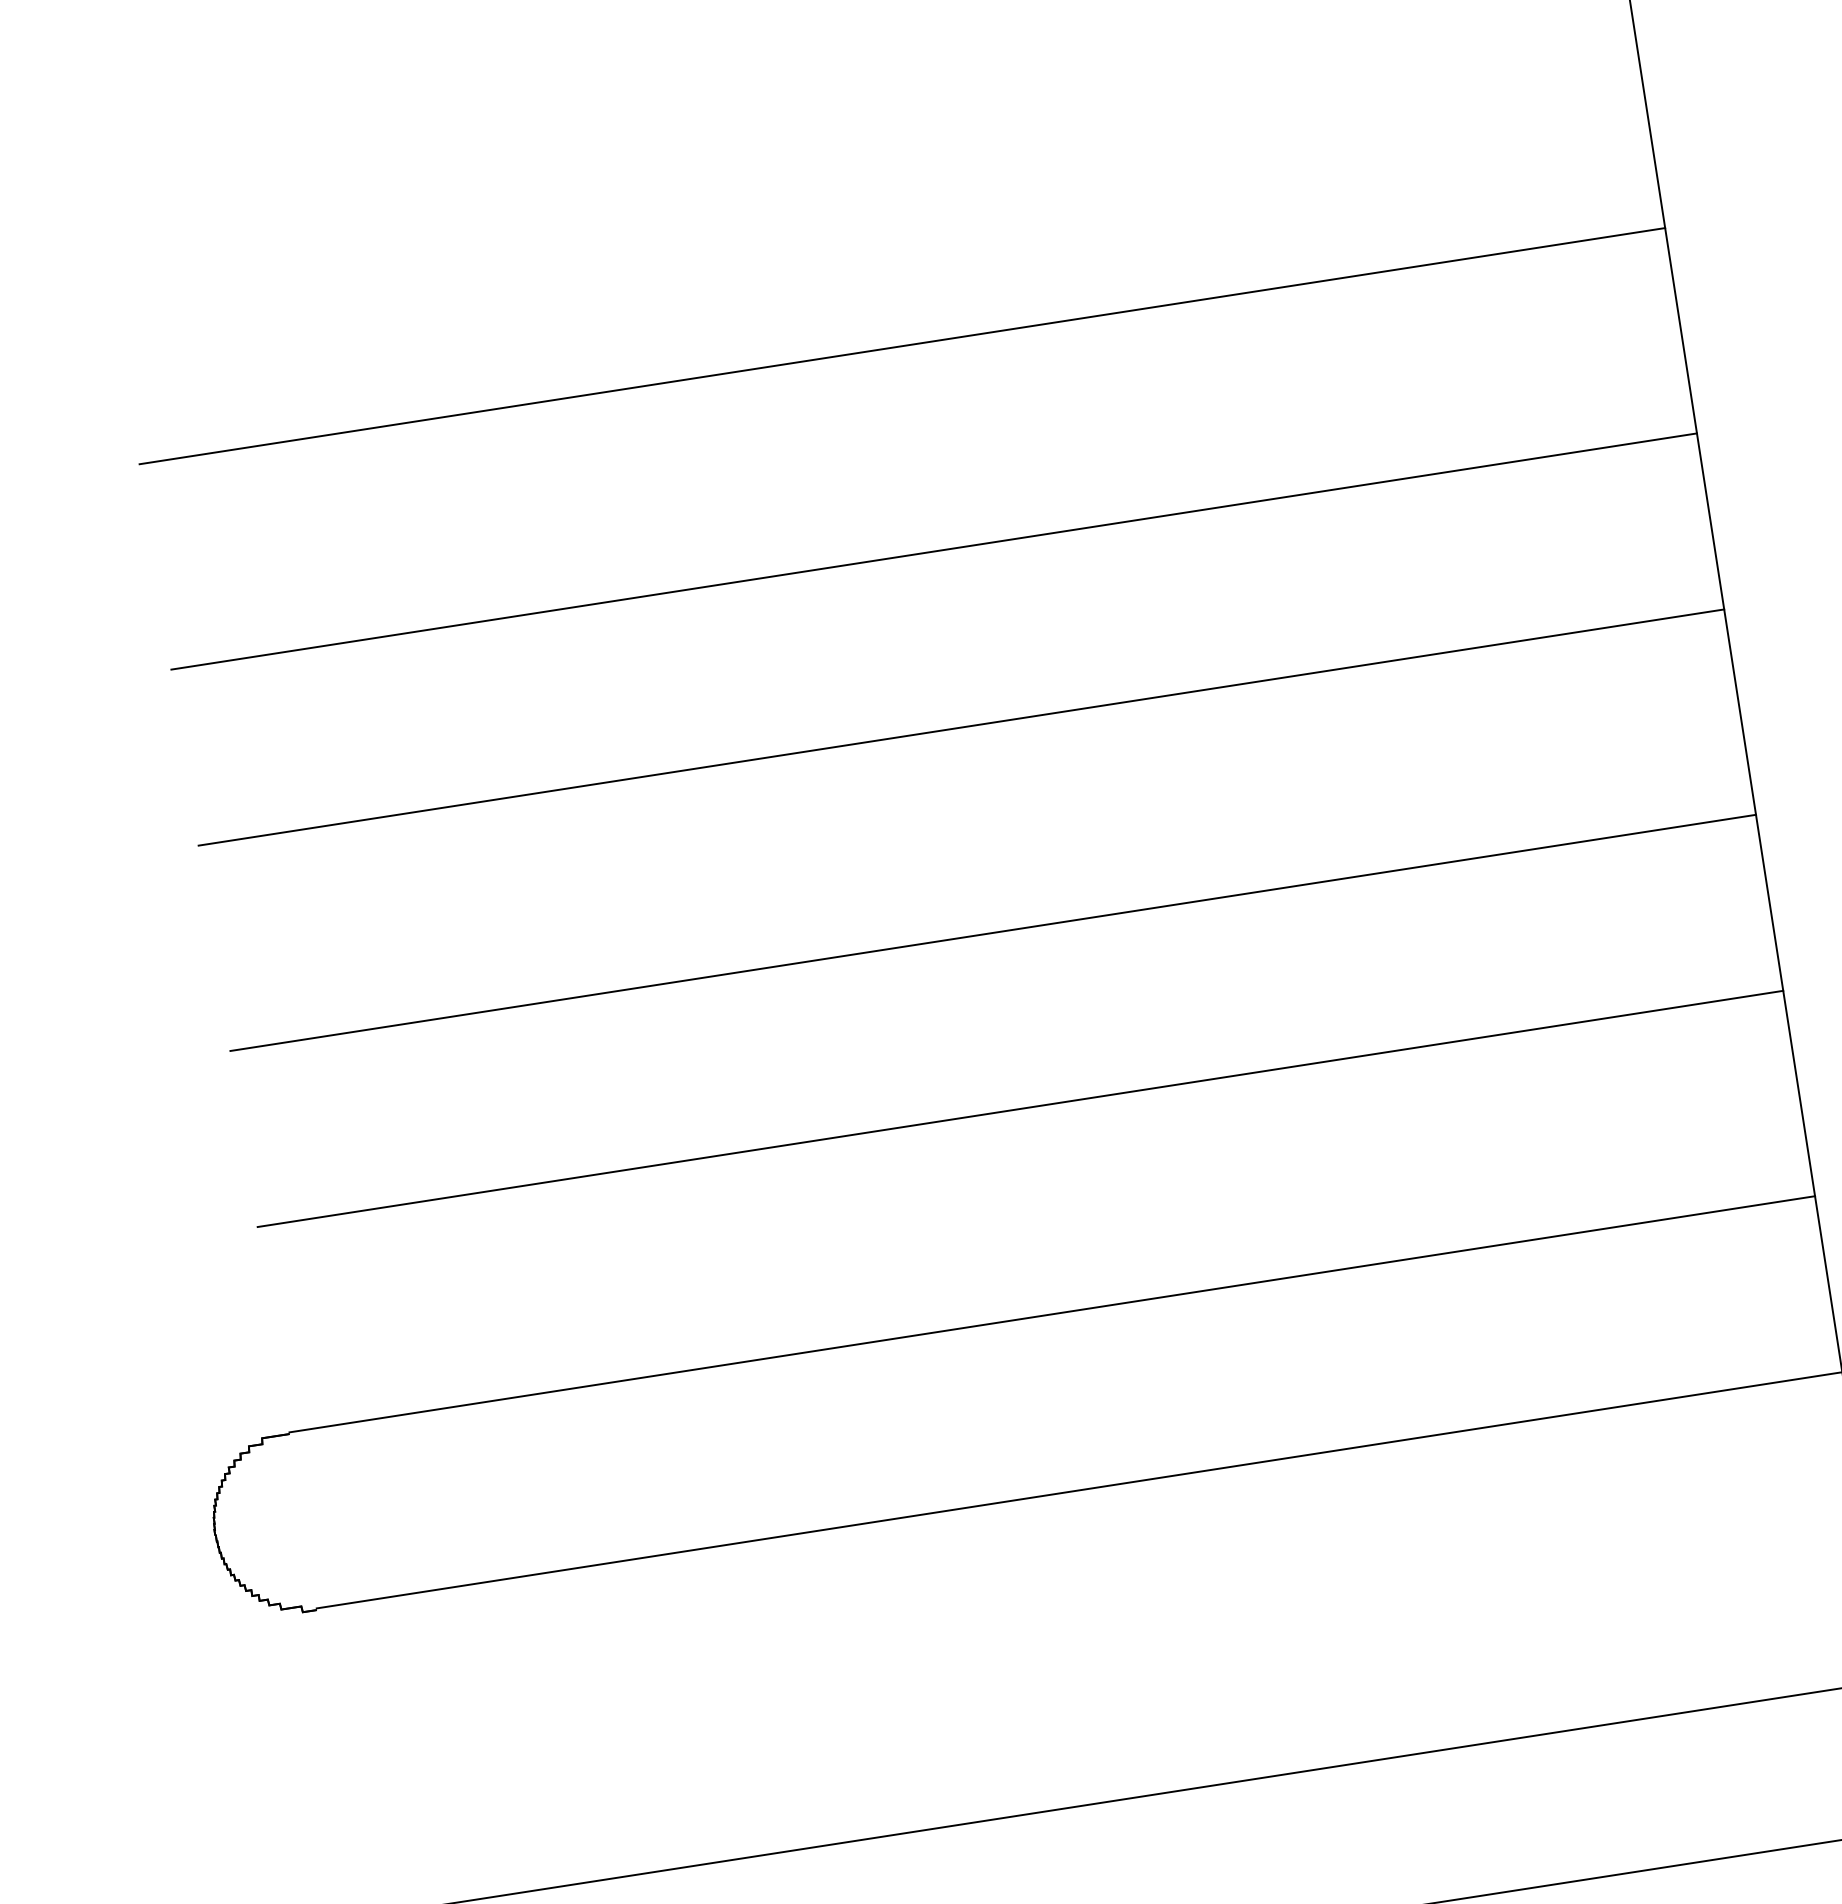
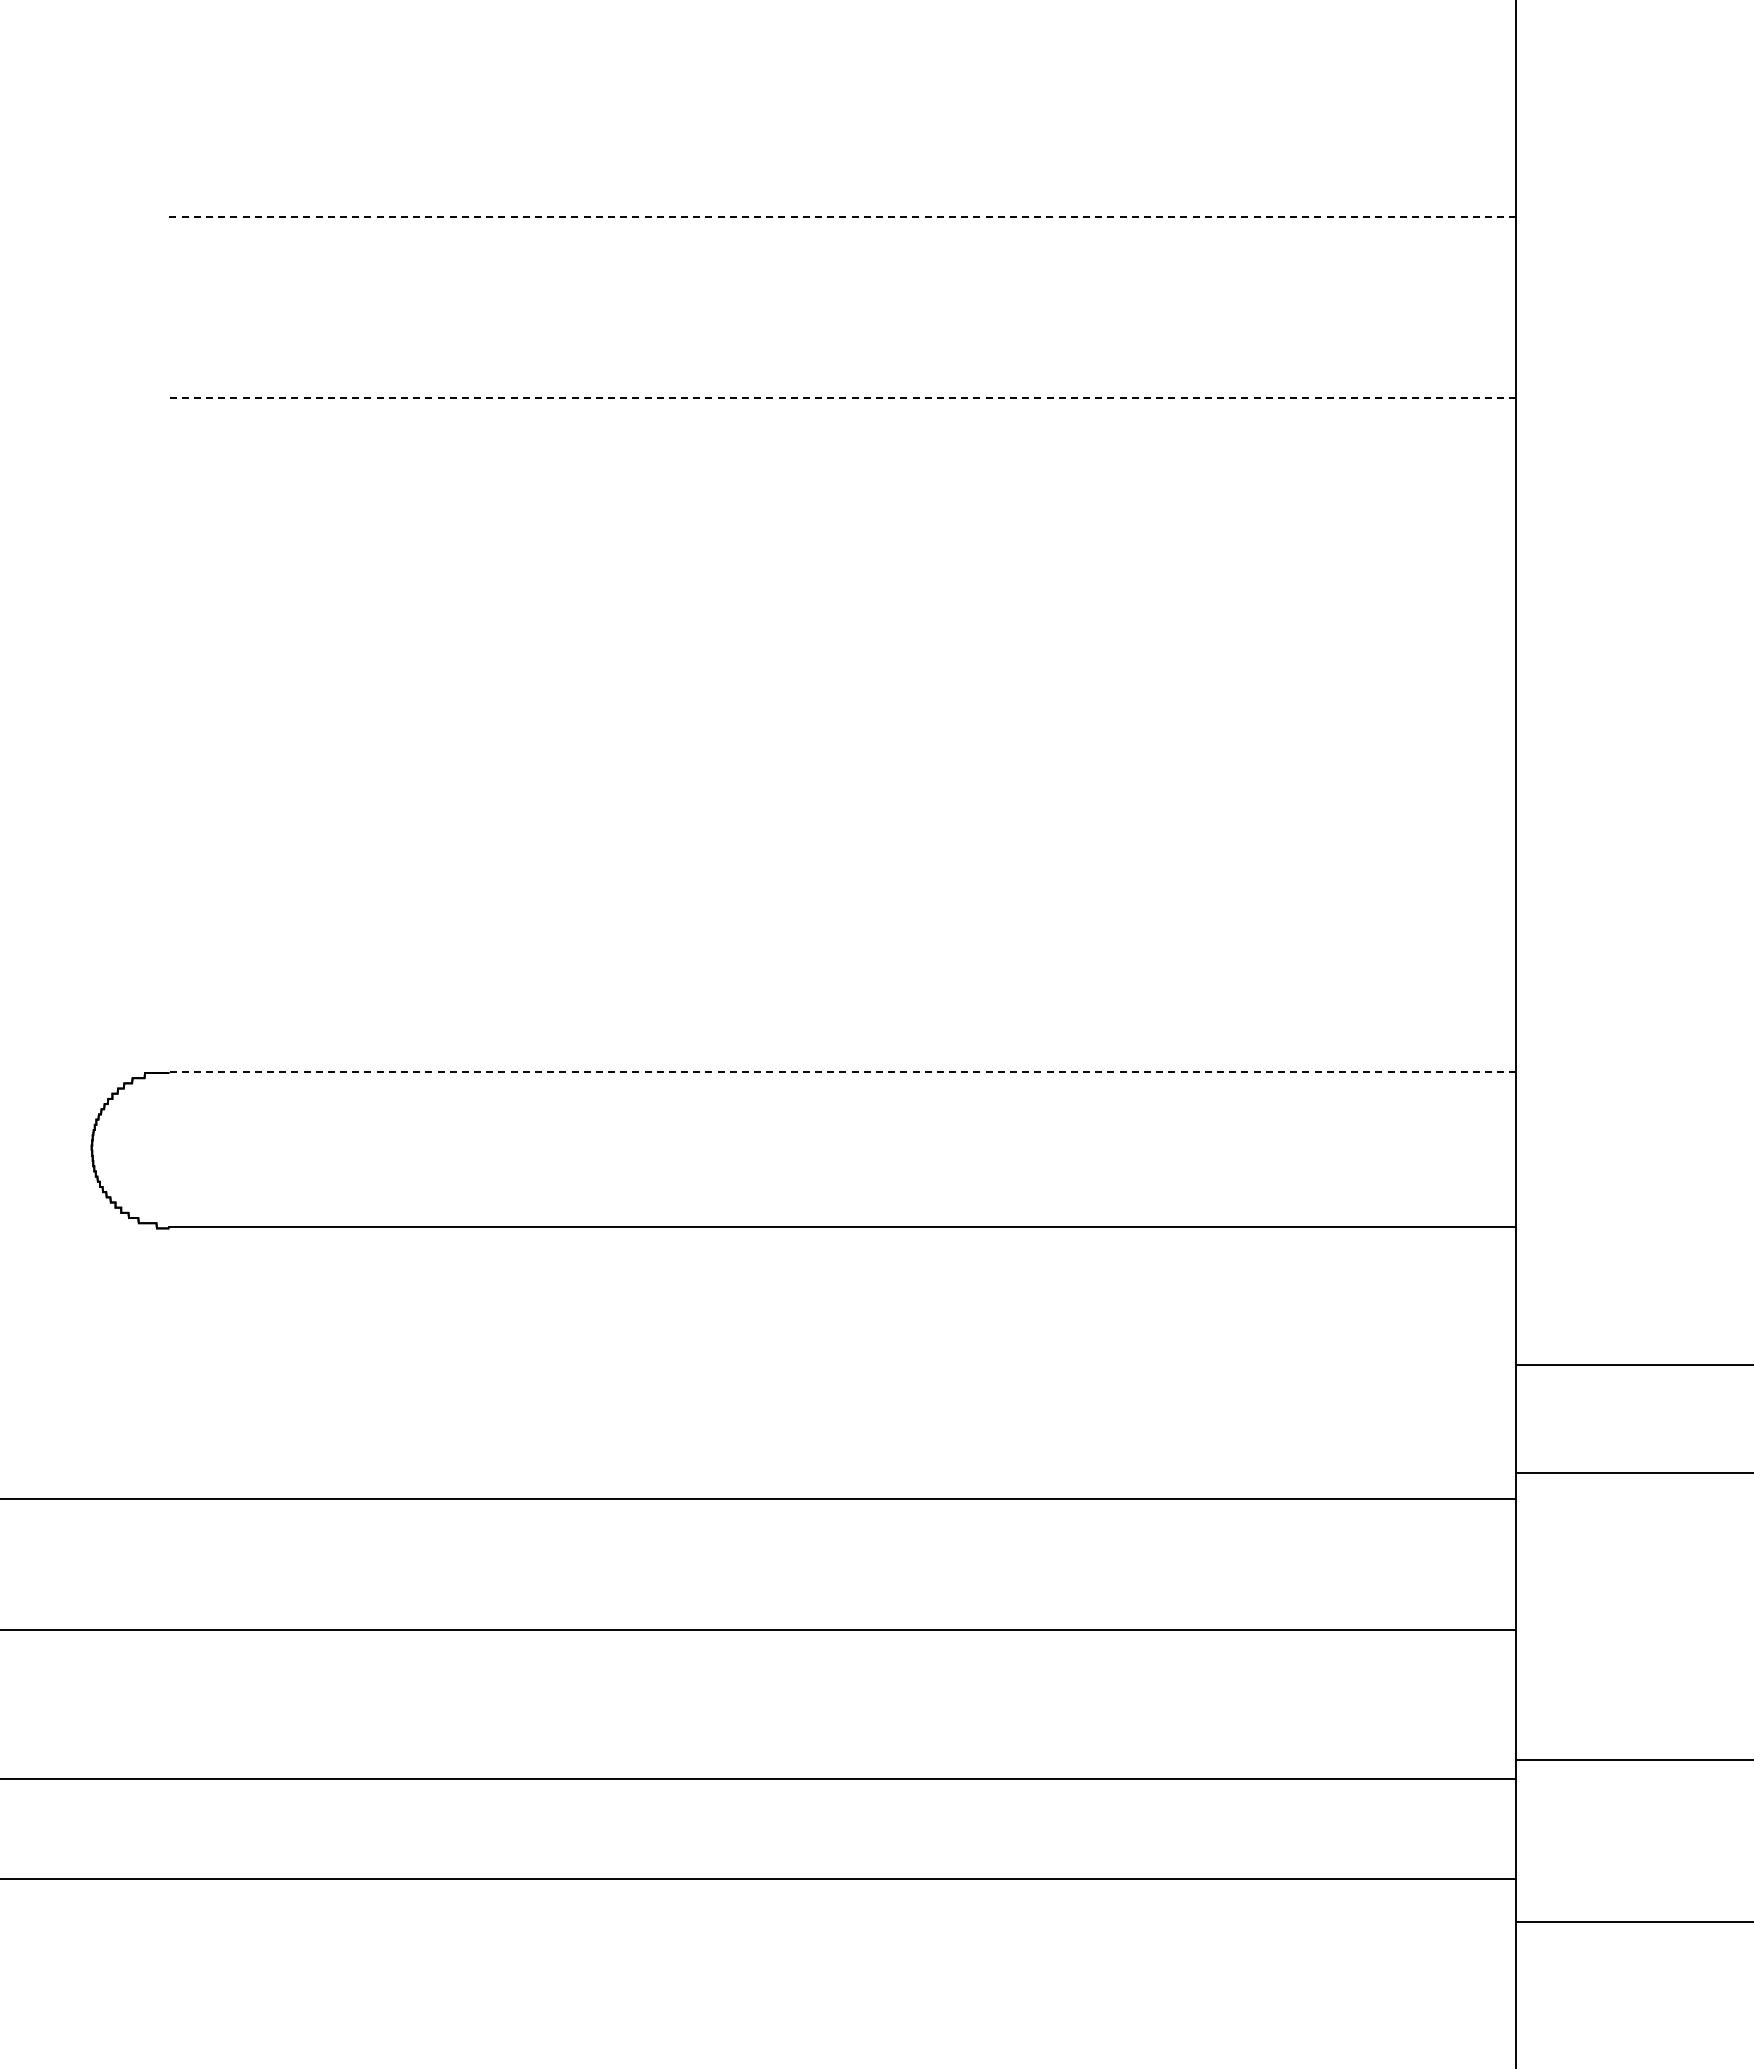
line: (902, 345) -> (843, 216), solid -> dashed
line: (933, 552) -> (842, 398), solid -> dashed
line: (960, 727) -> (842, 553), removed
line: (992, 932) -> (842, 734), removed
line: (1020, 1109) -> (842, 890), removed
line: (1051, 1314) -> (842, 1071), solid -> dashed

